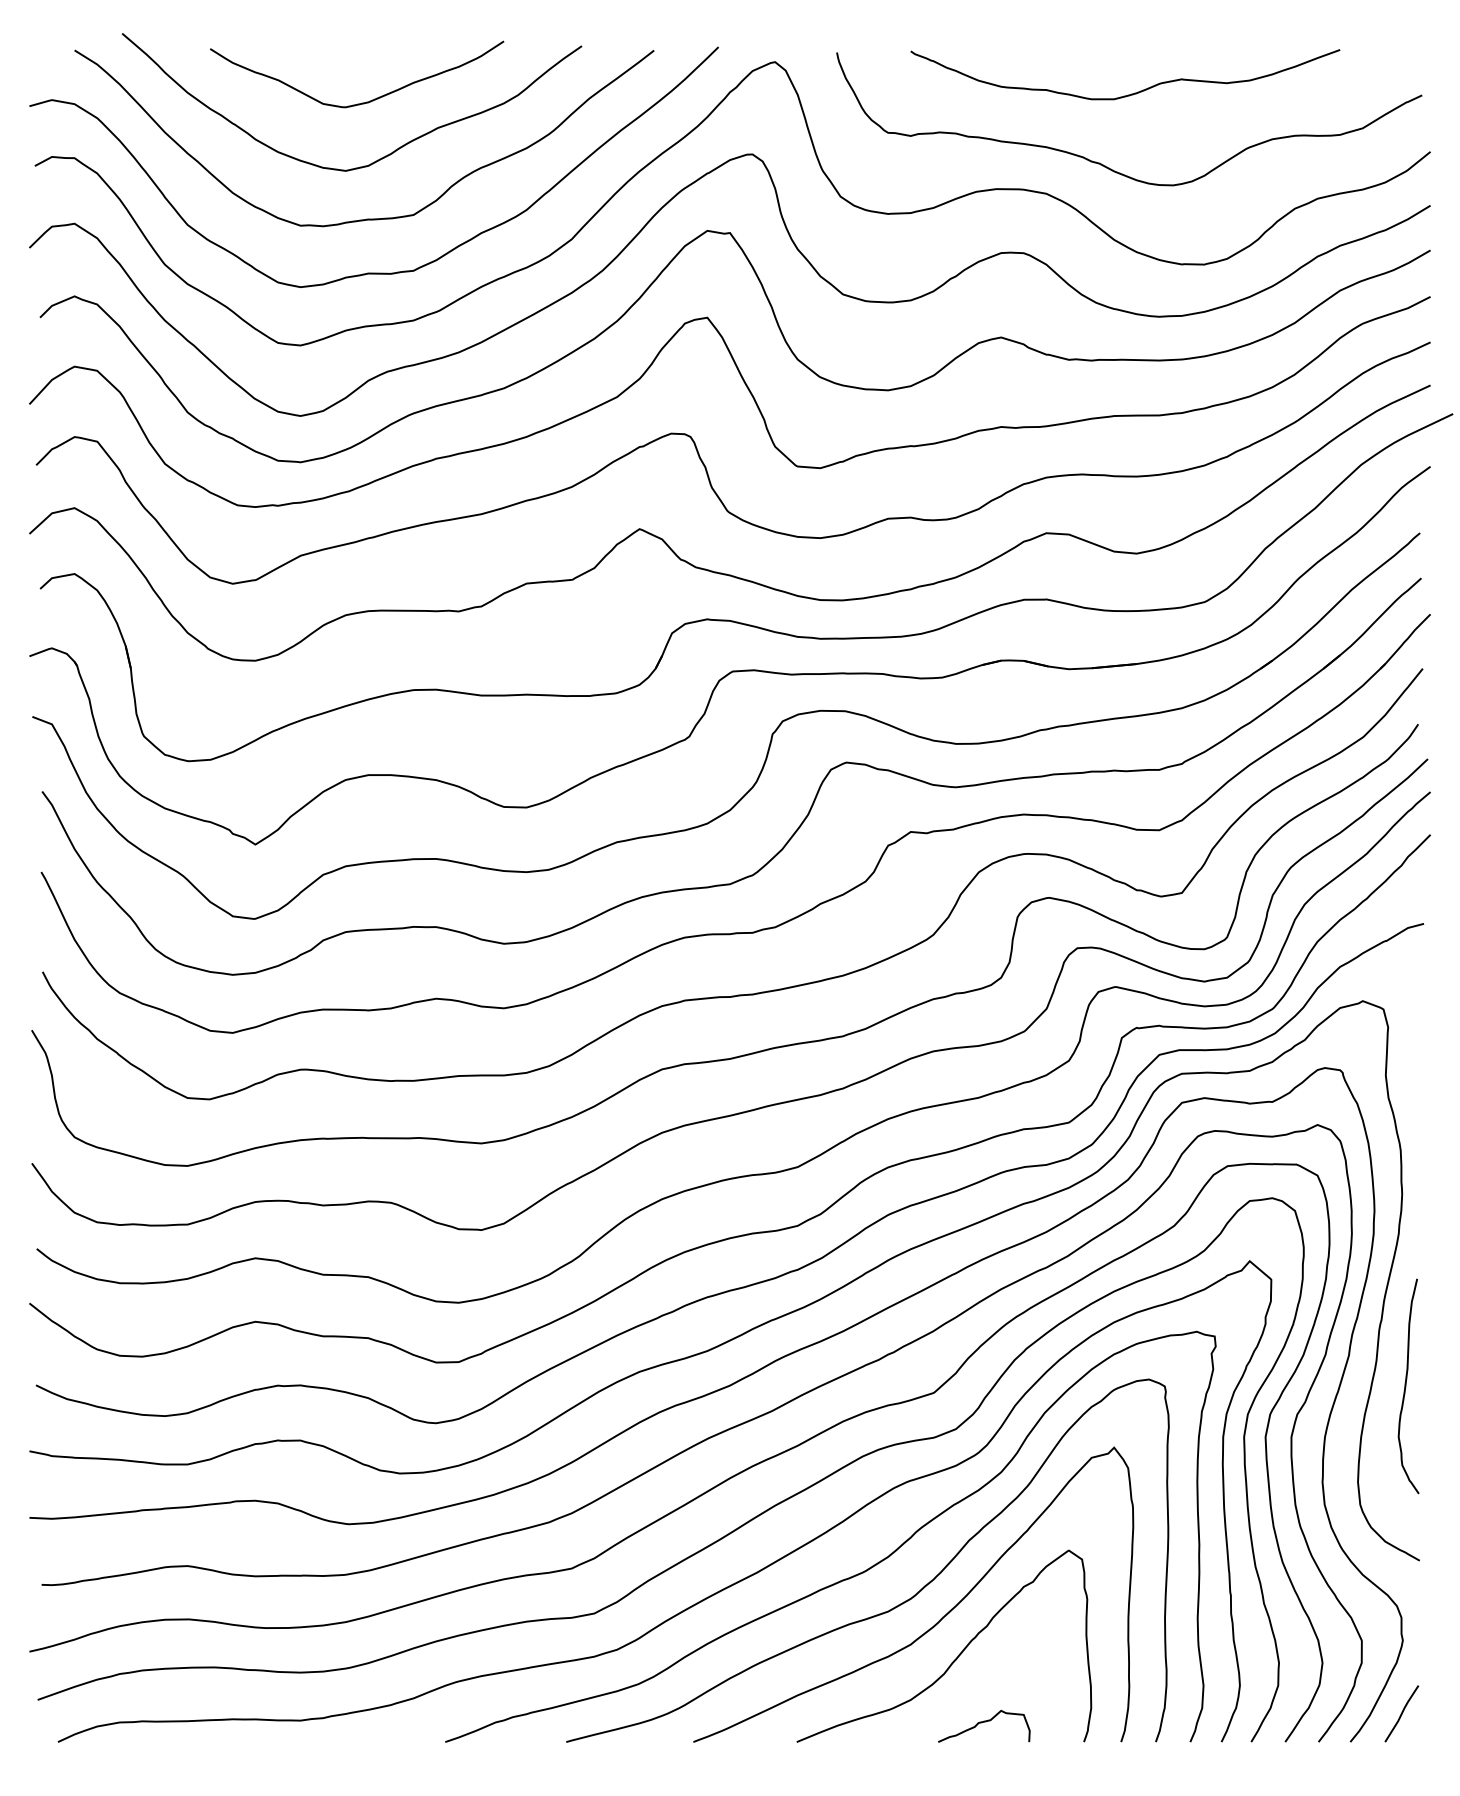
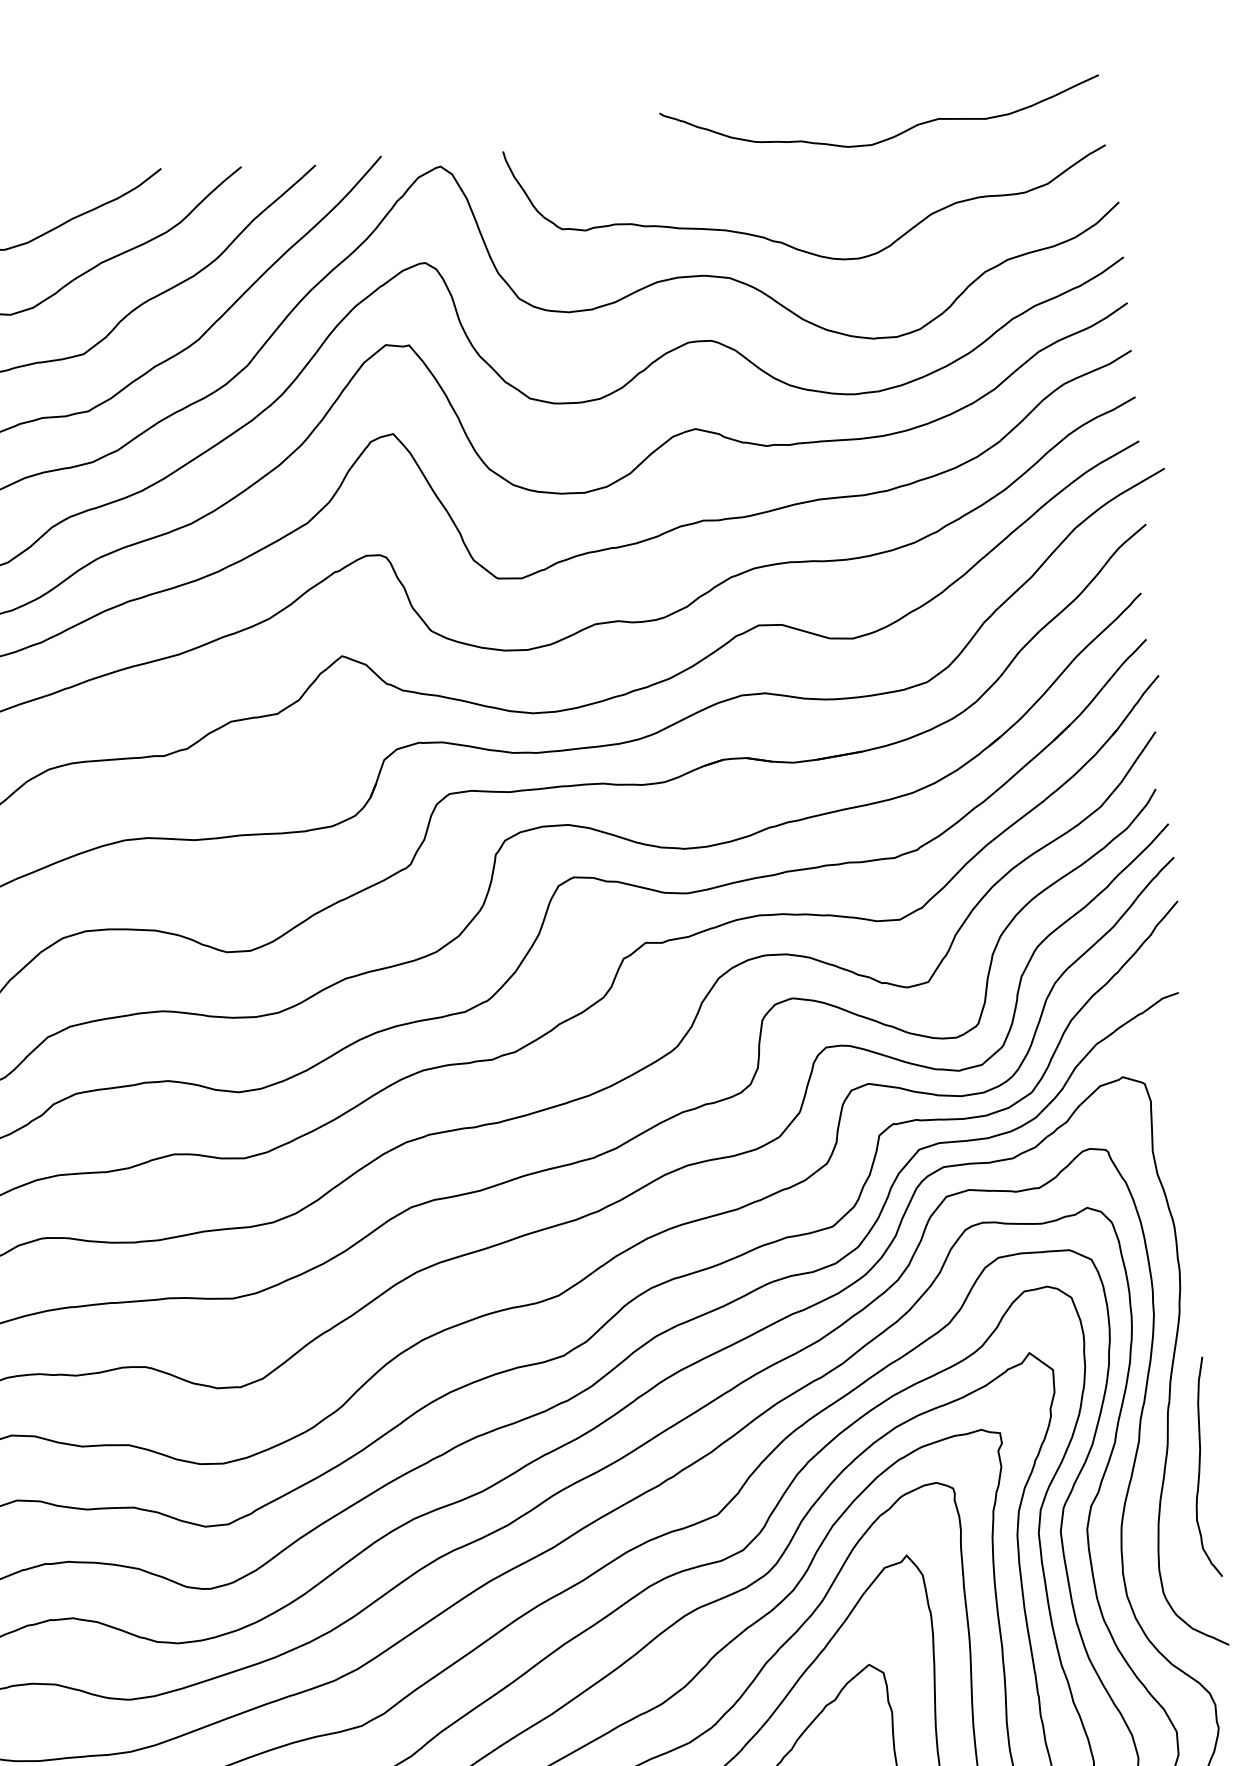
curve: (1131, 93) -> (888, 137), moved

